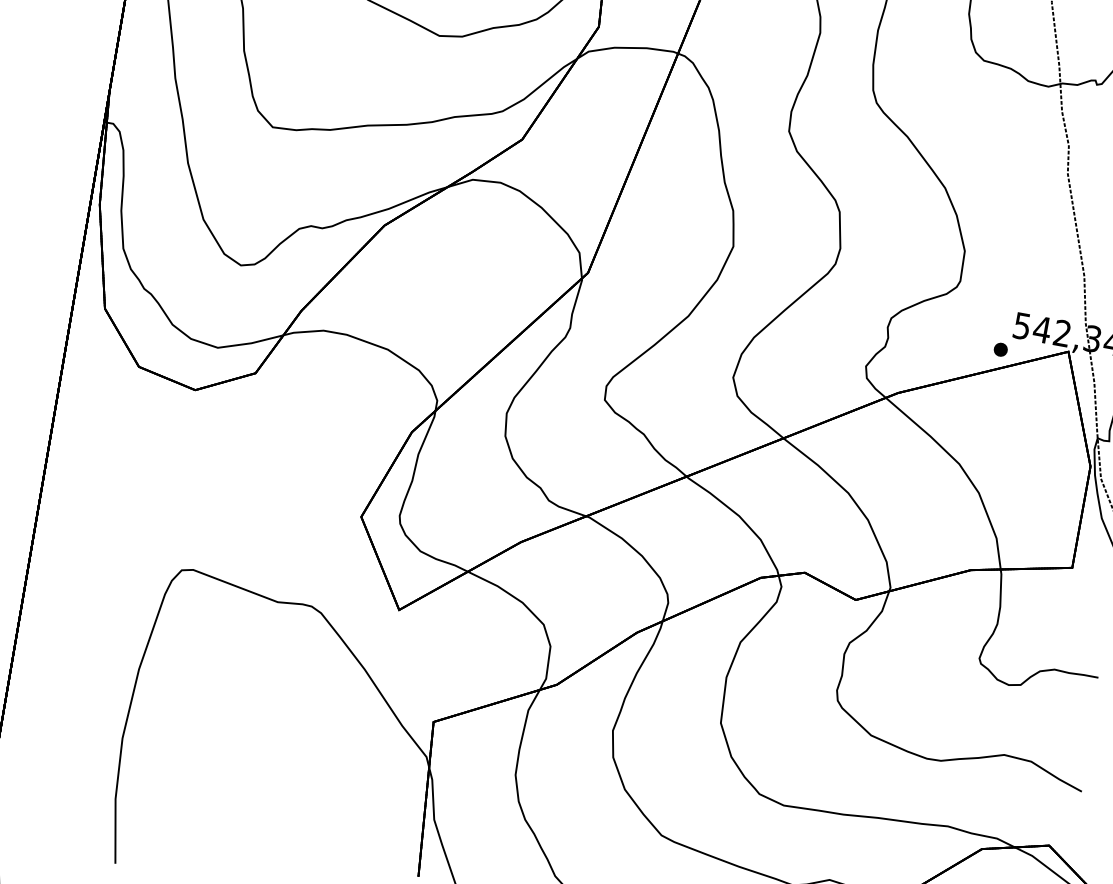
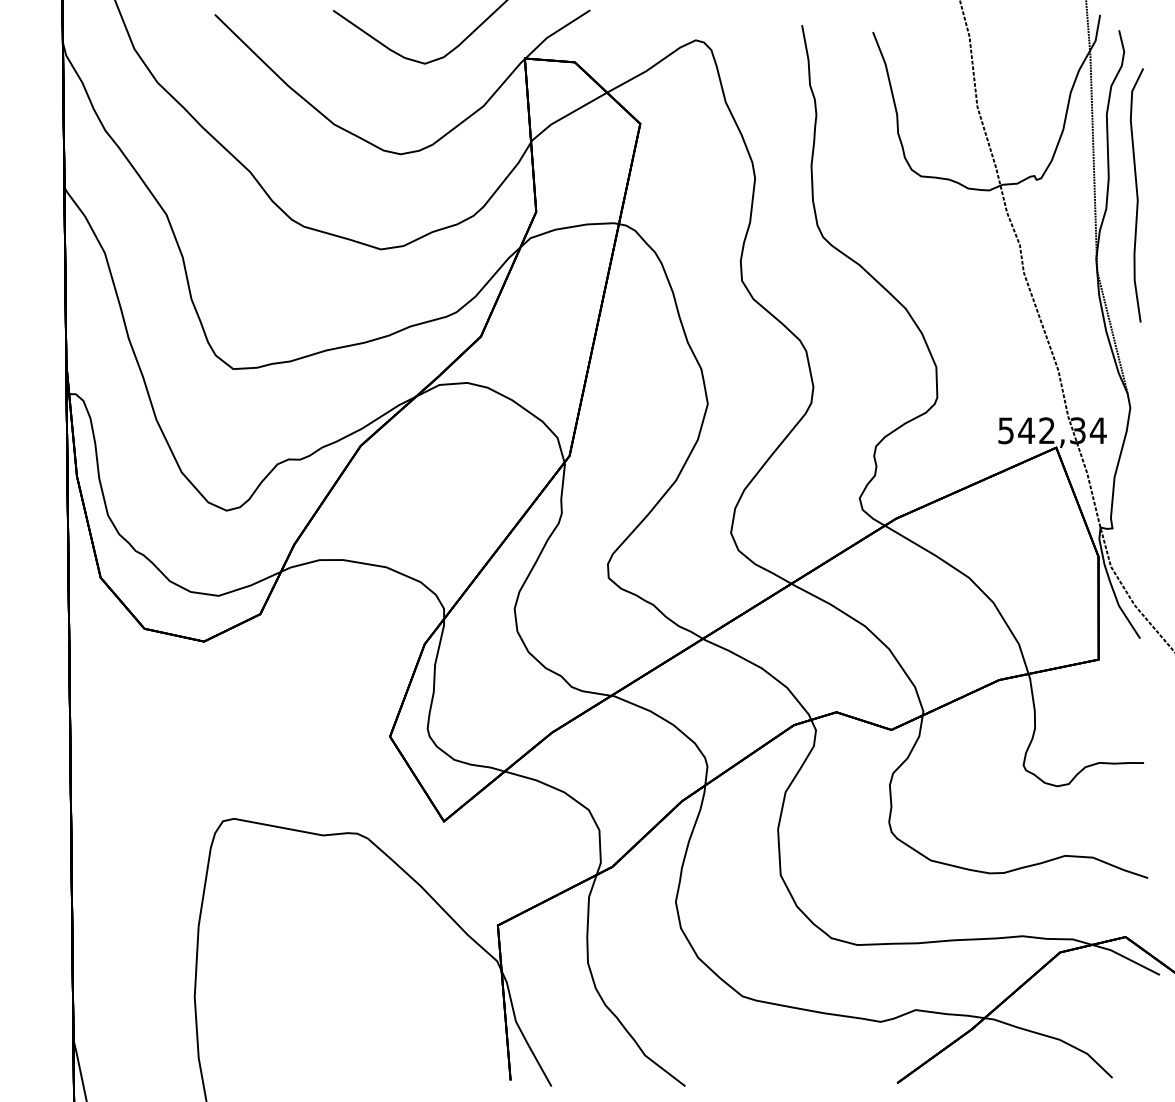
part: (1000, 349) -> (989, 457), removed

